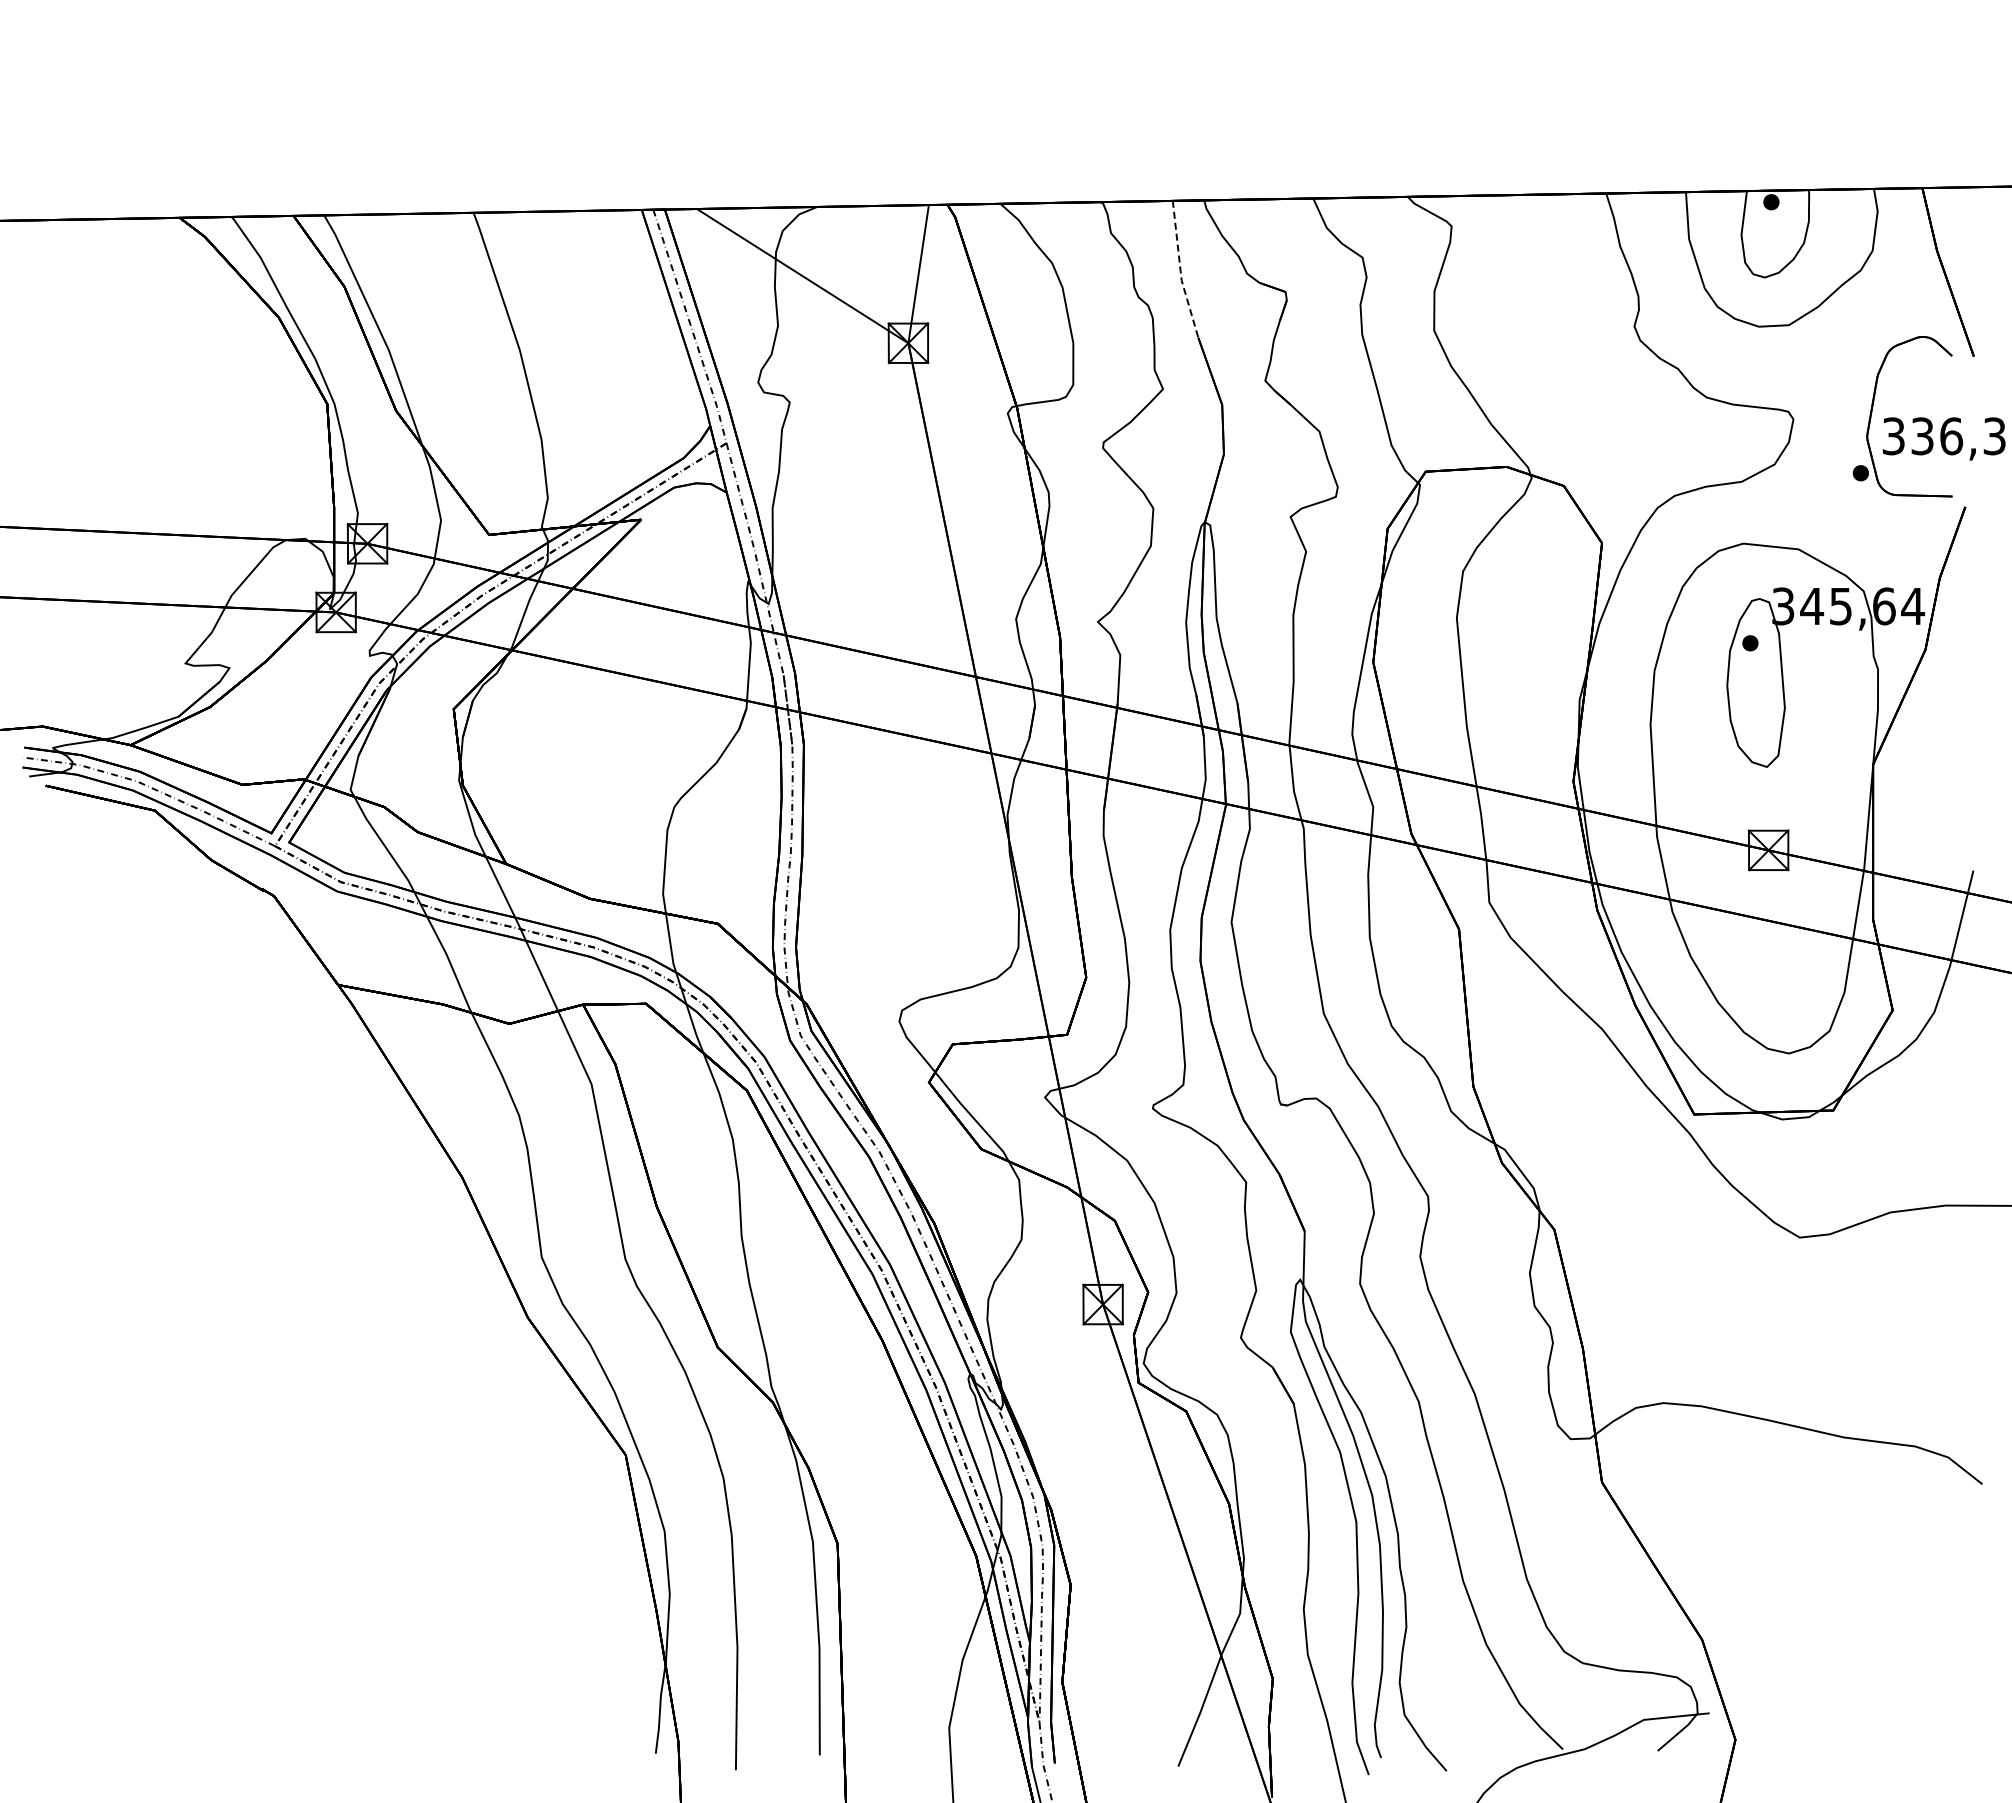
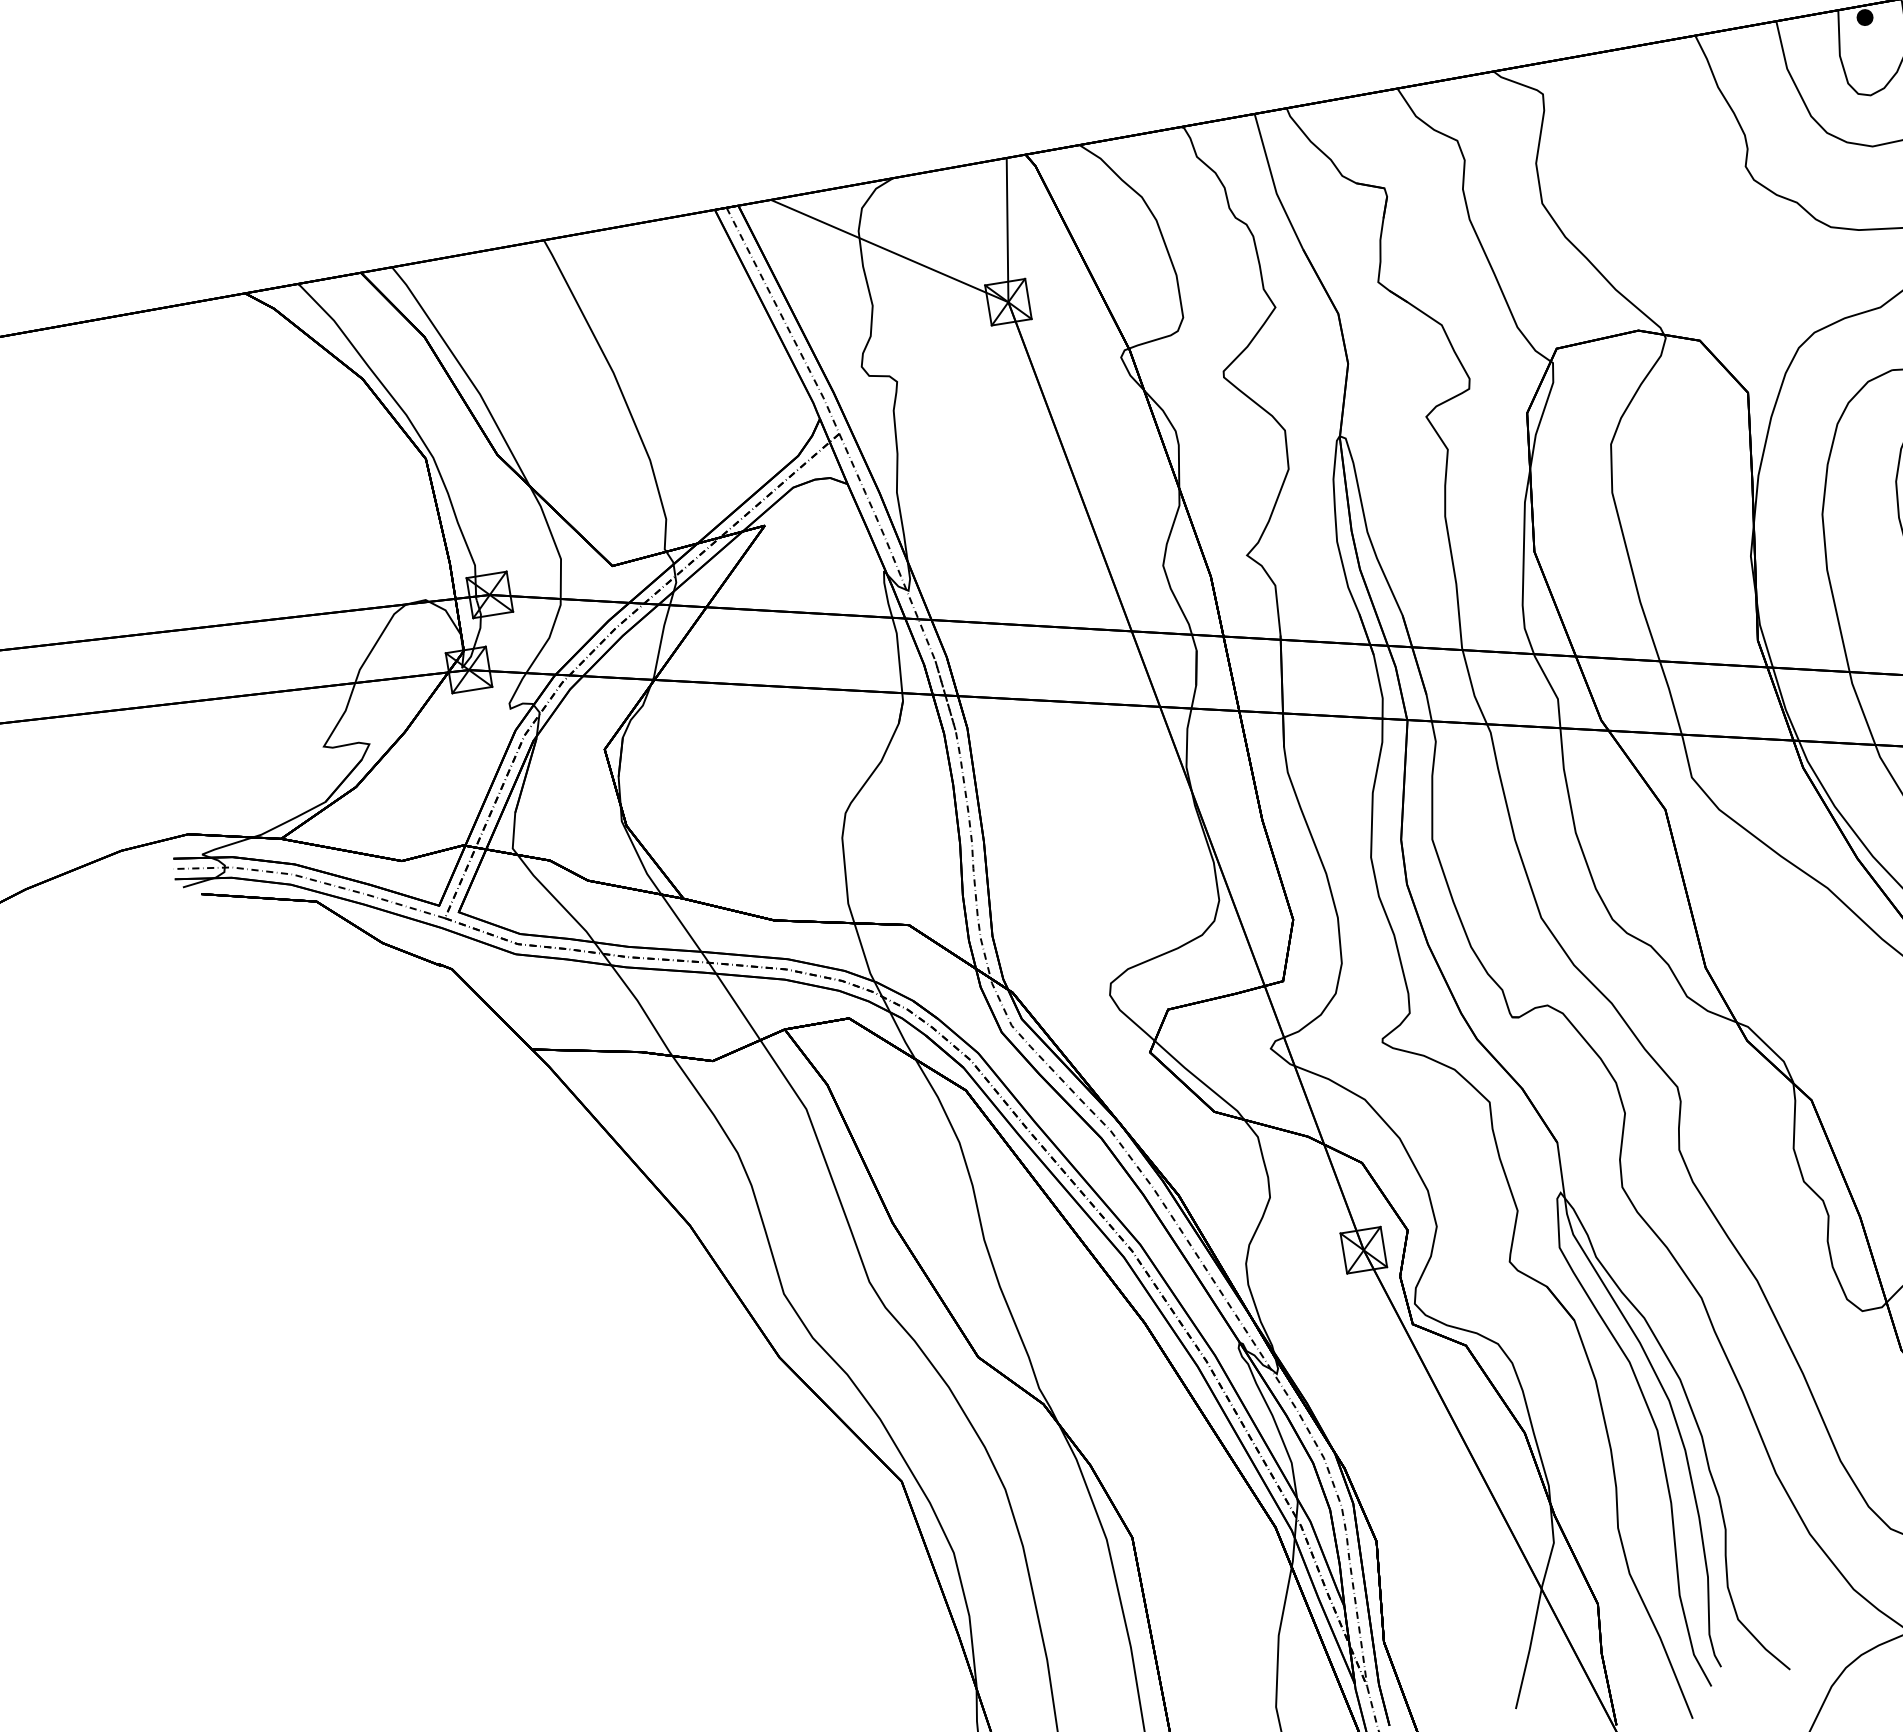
line: (1180, 270) -> (1273, 183), dashed -> solid

